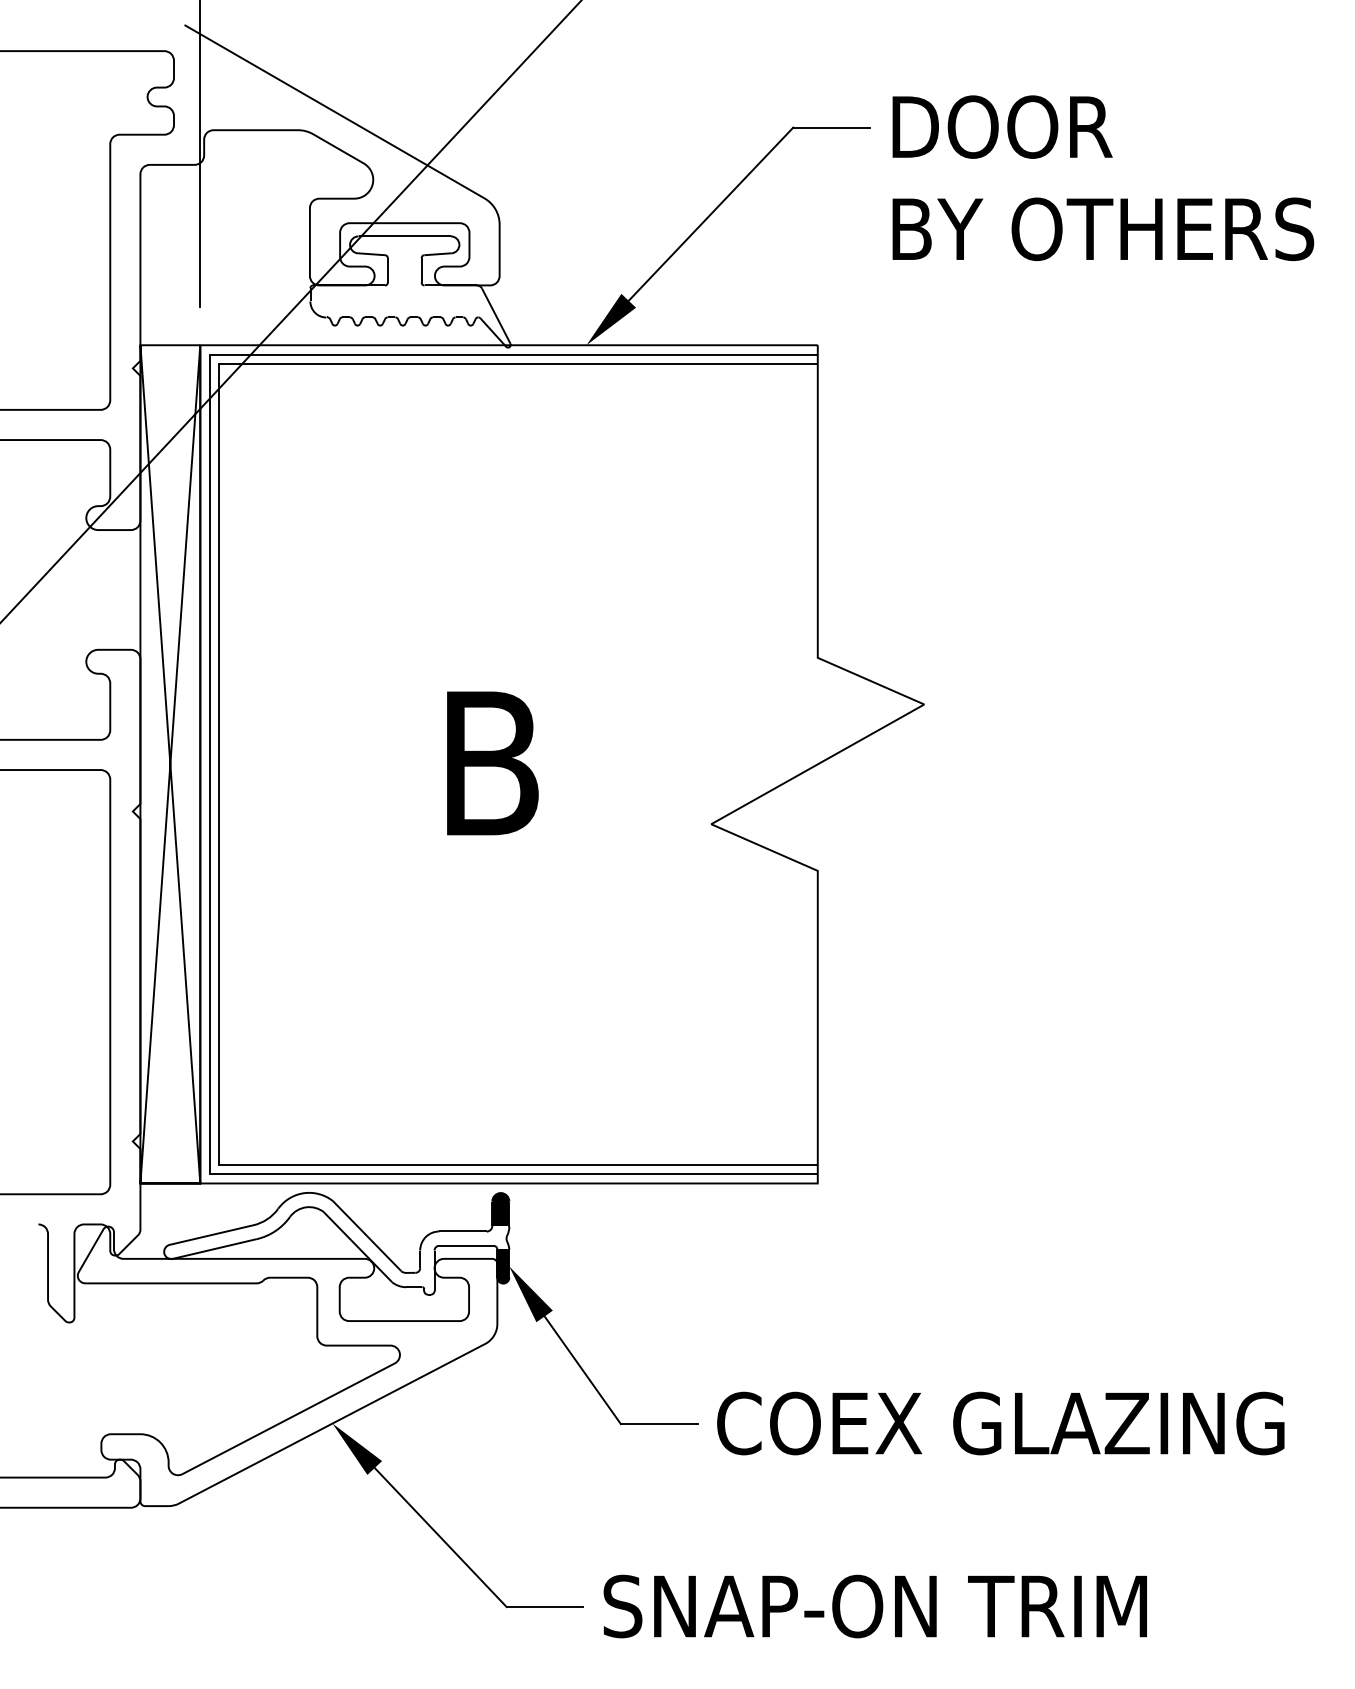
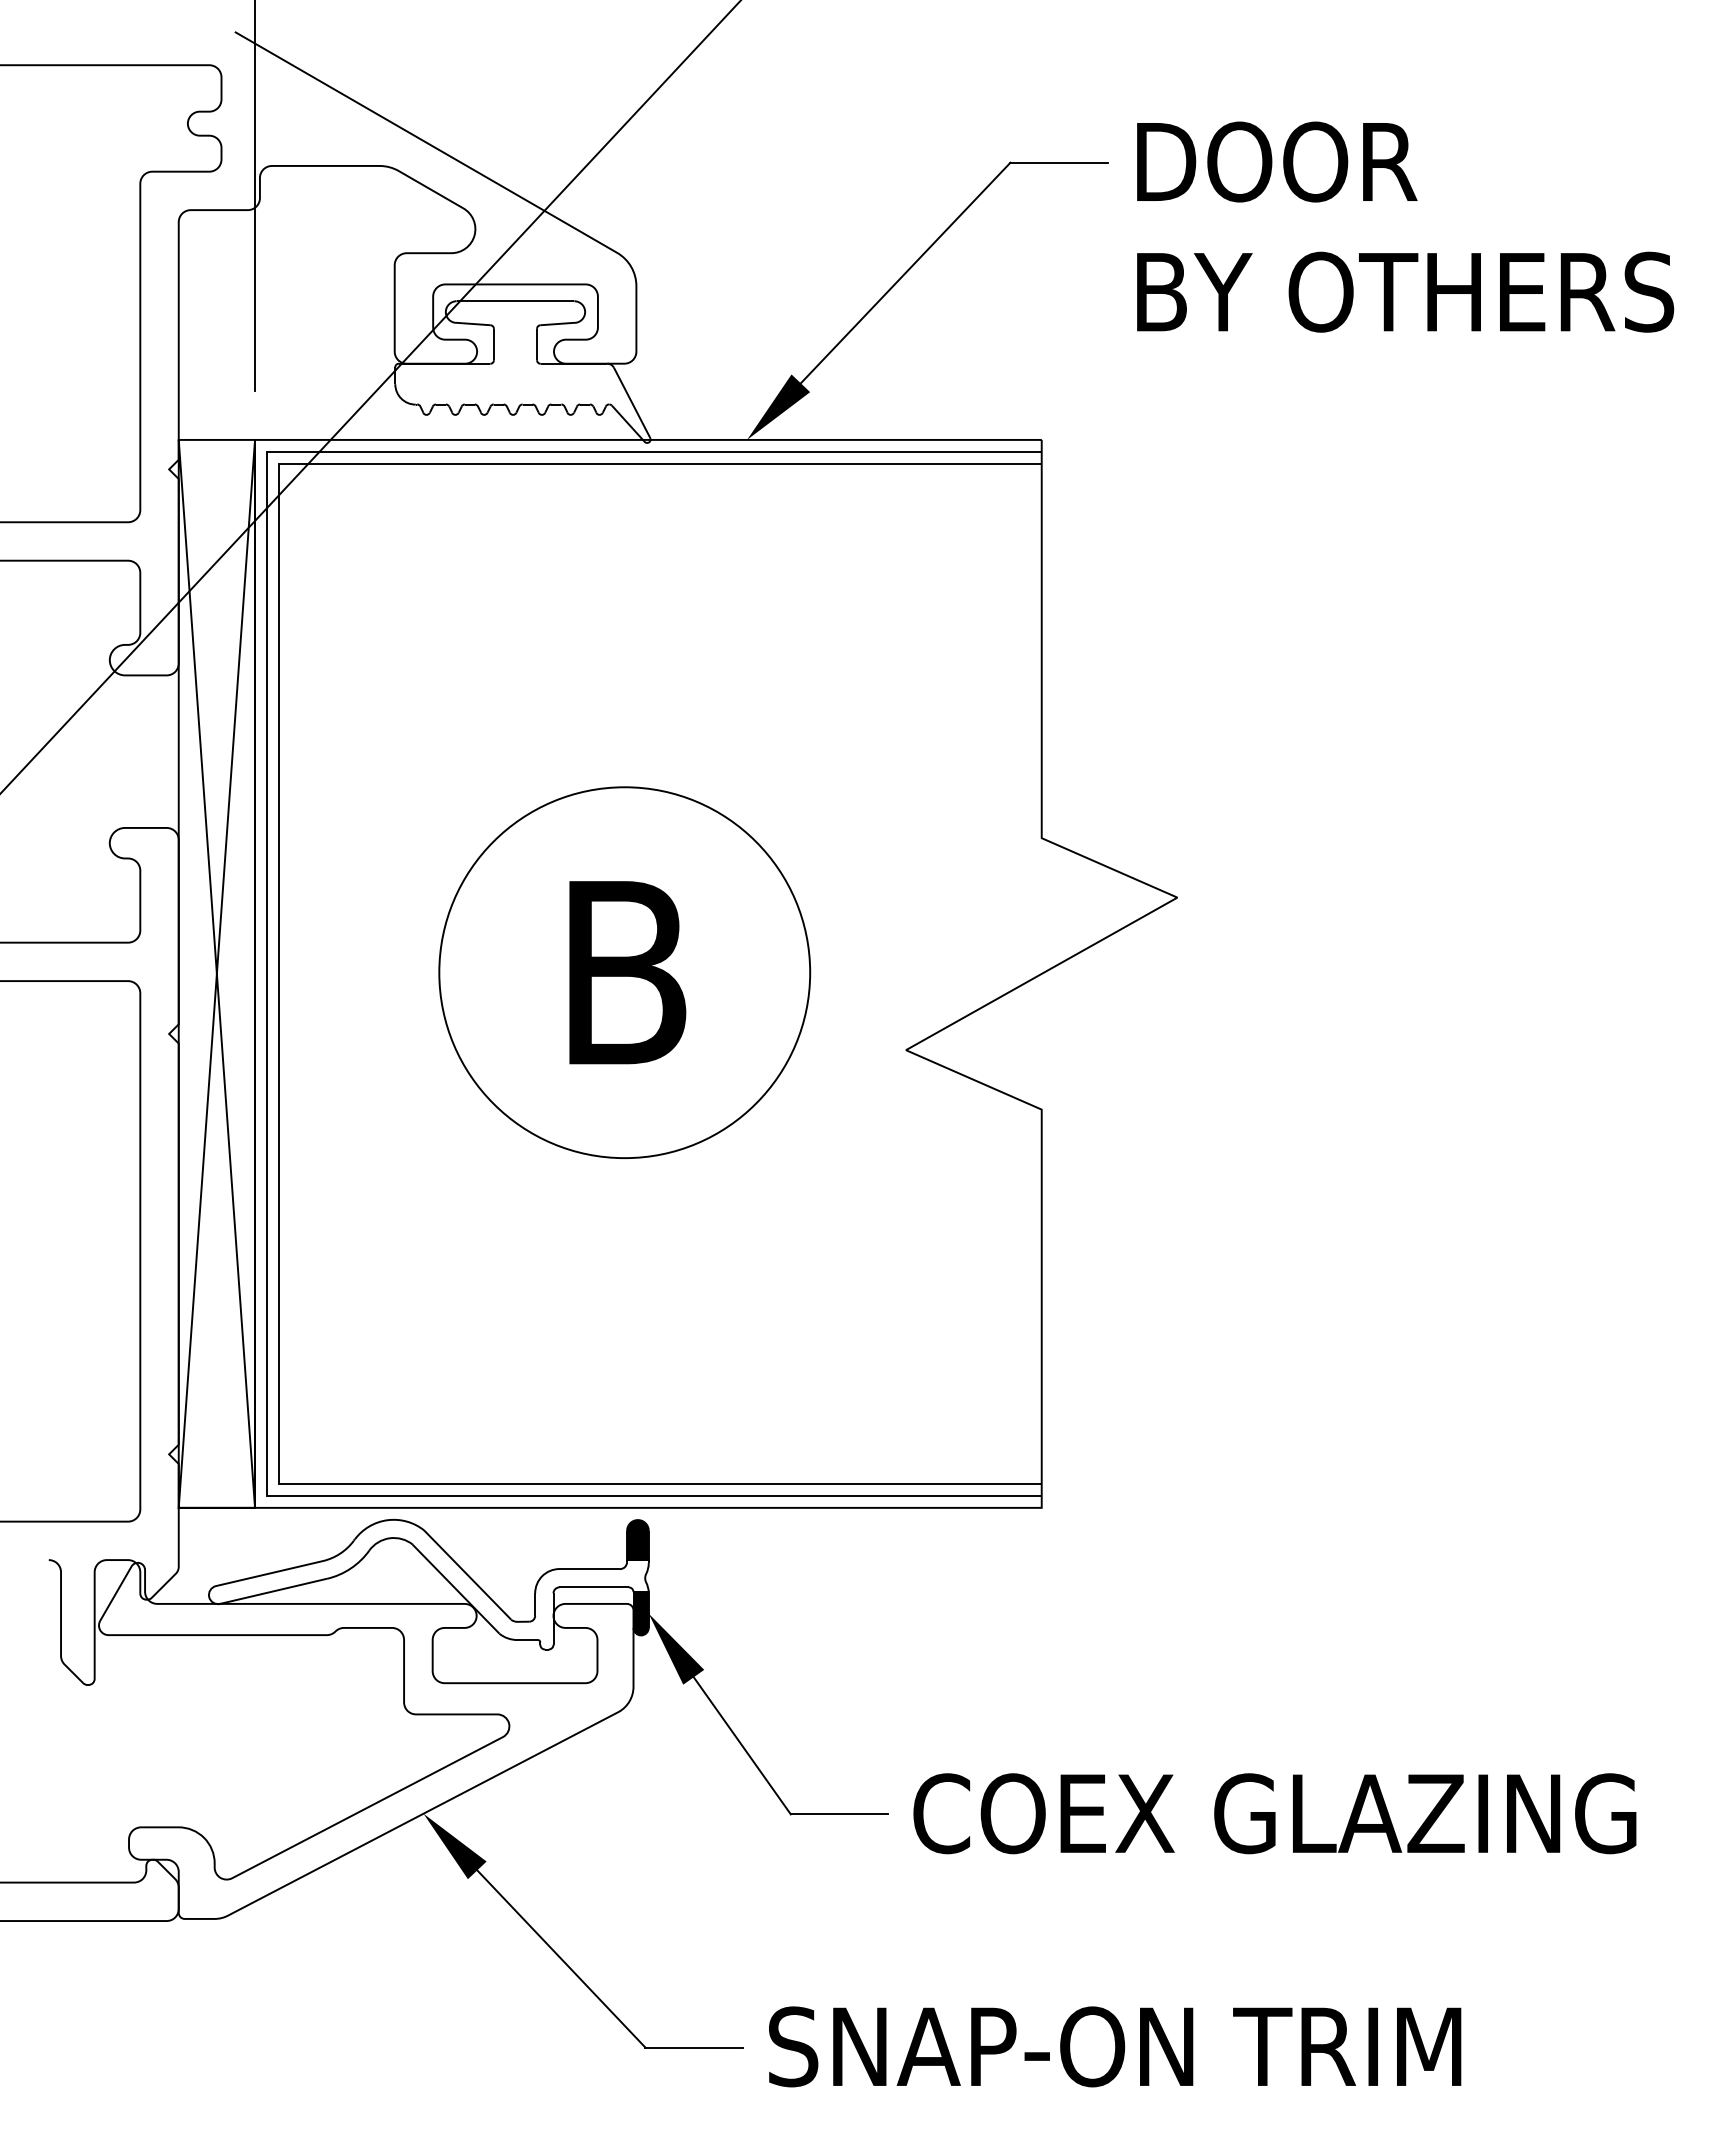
circle: (490, 763) -> (624, 972), added

